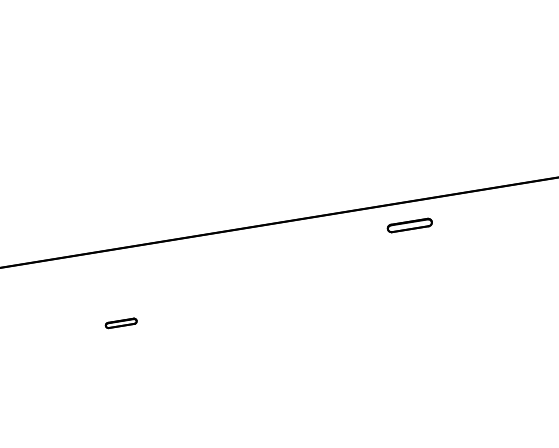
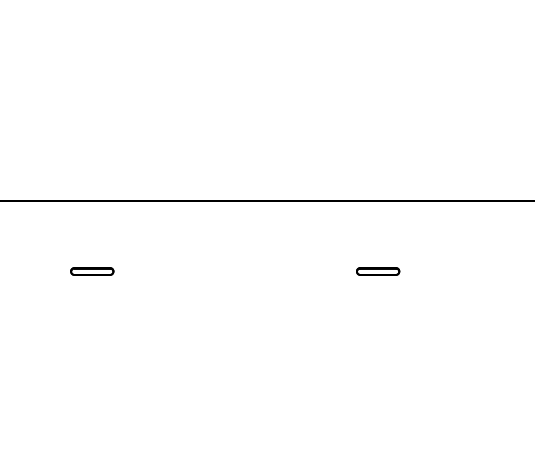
part: (410, 225) -> (378, 271), moved
part: (121, 323) -> (92, 271), size x1.43

